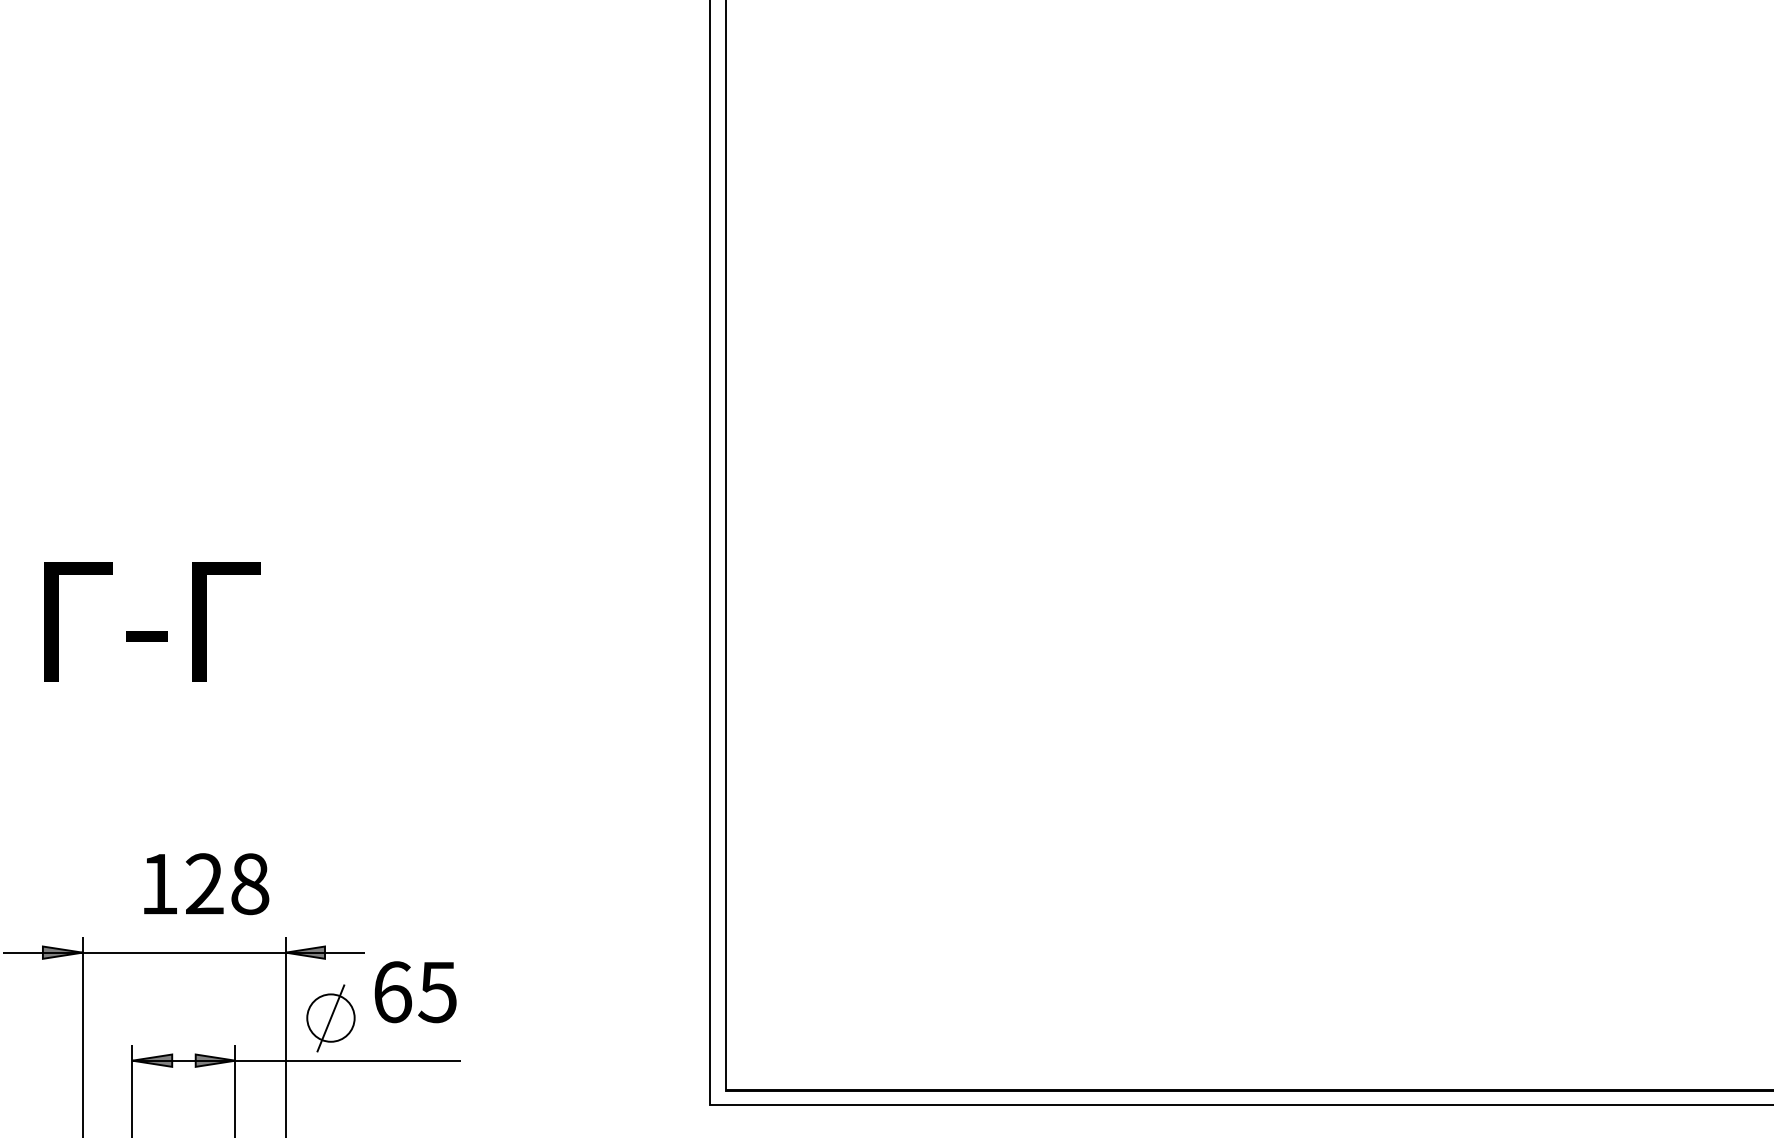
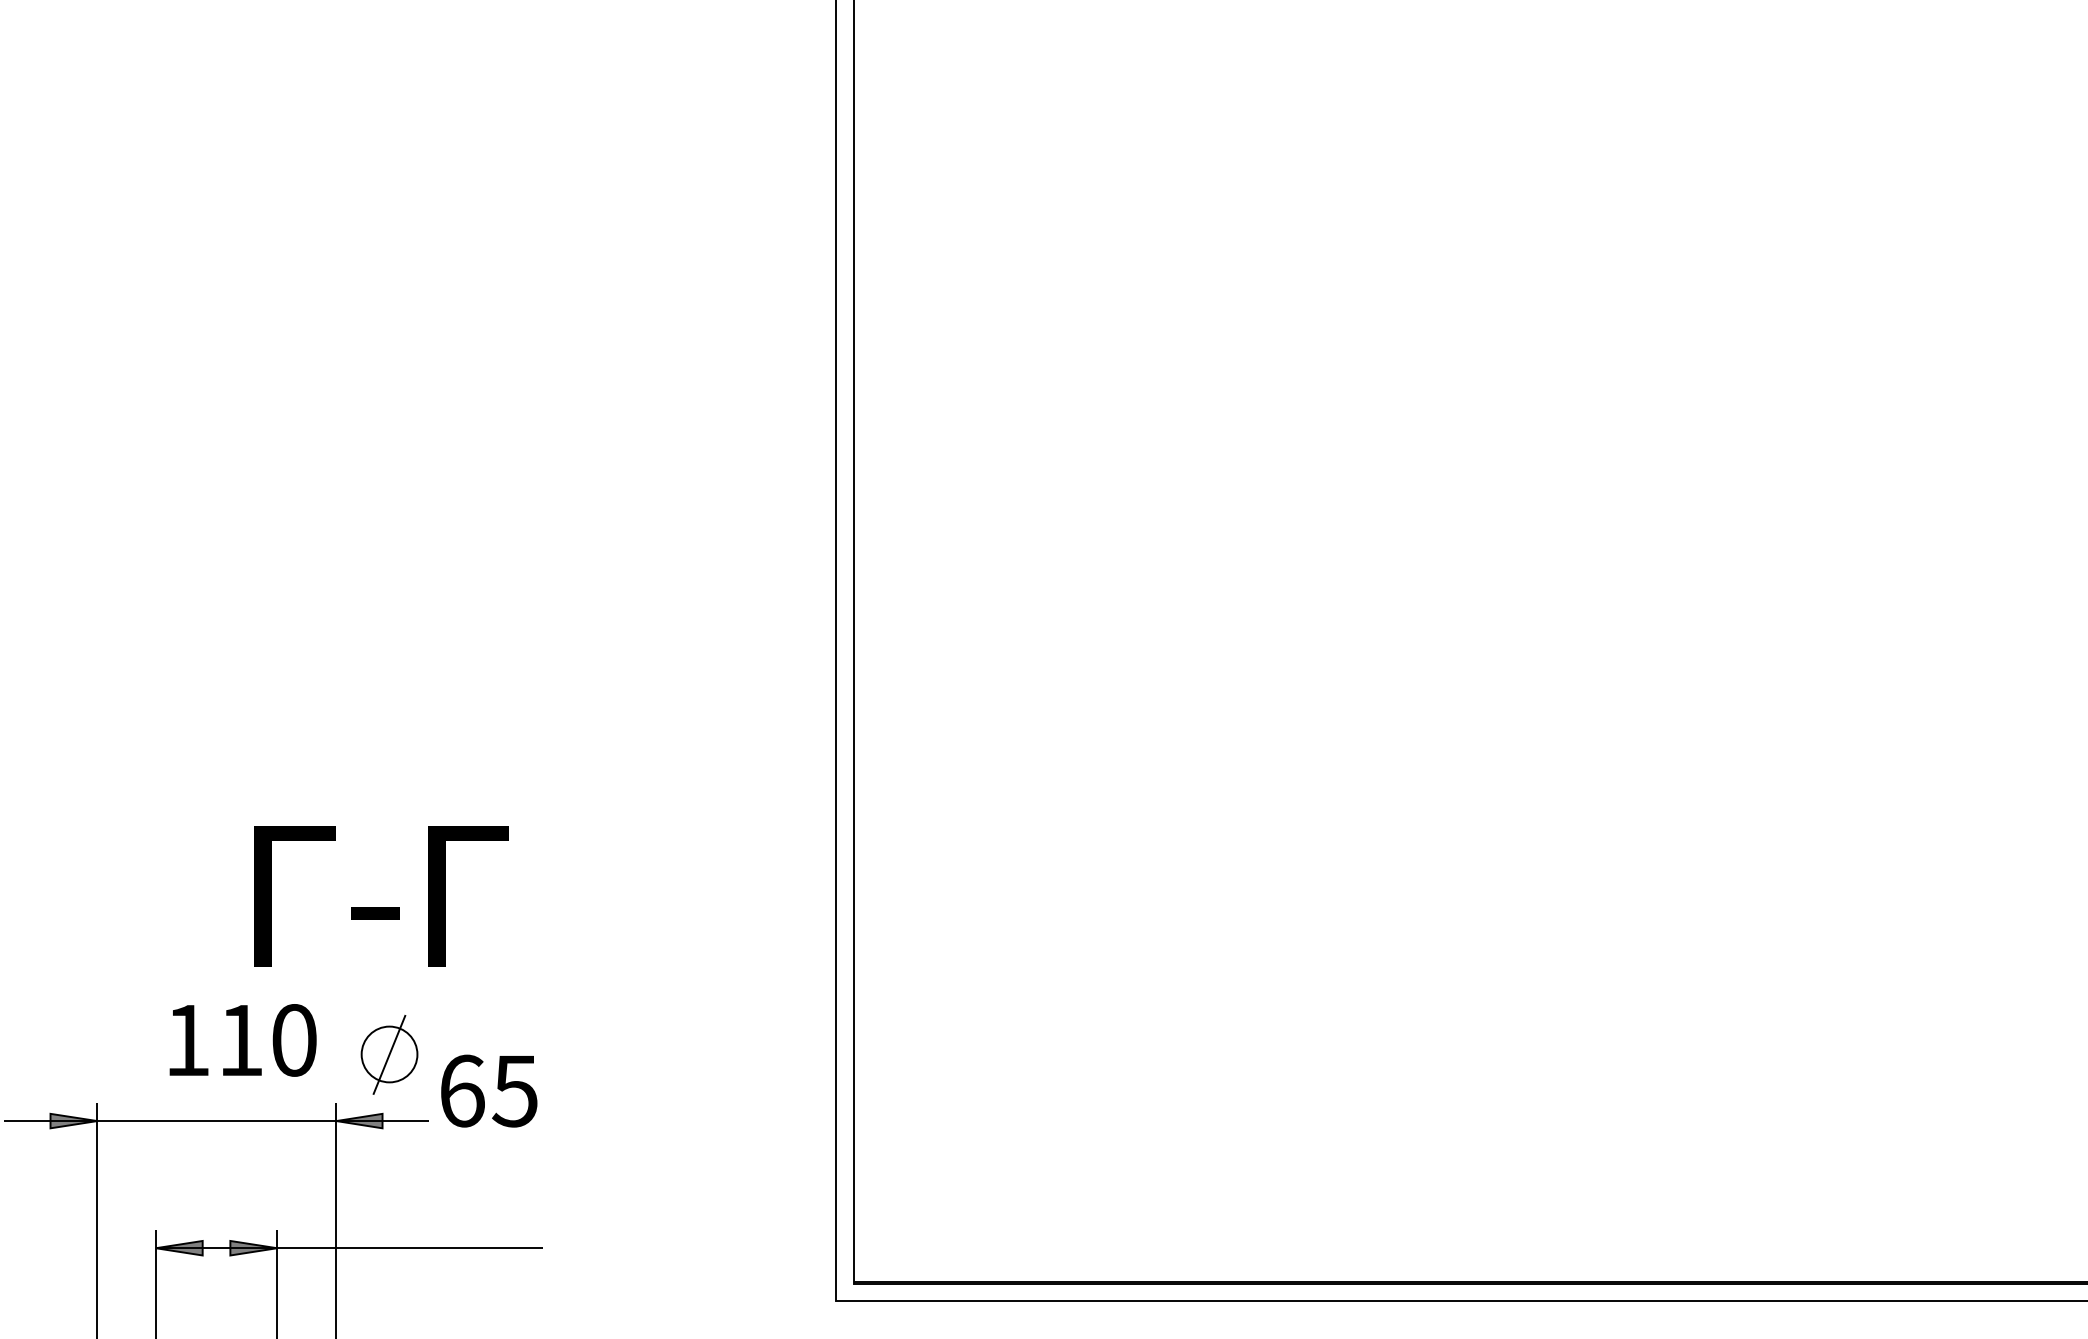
text: (152, 621) -> (381, 896), moved
text: (227, 883) -> (267, 1039), 128 -> 110
text: (415, 992) -> (489, 1091), moved
part: (330, 1018) -> (388, 1054), moved

